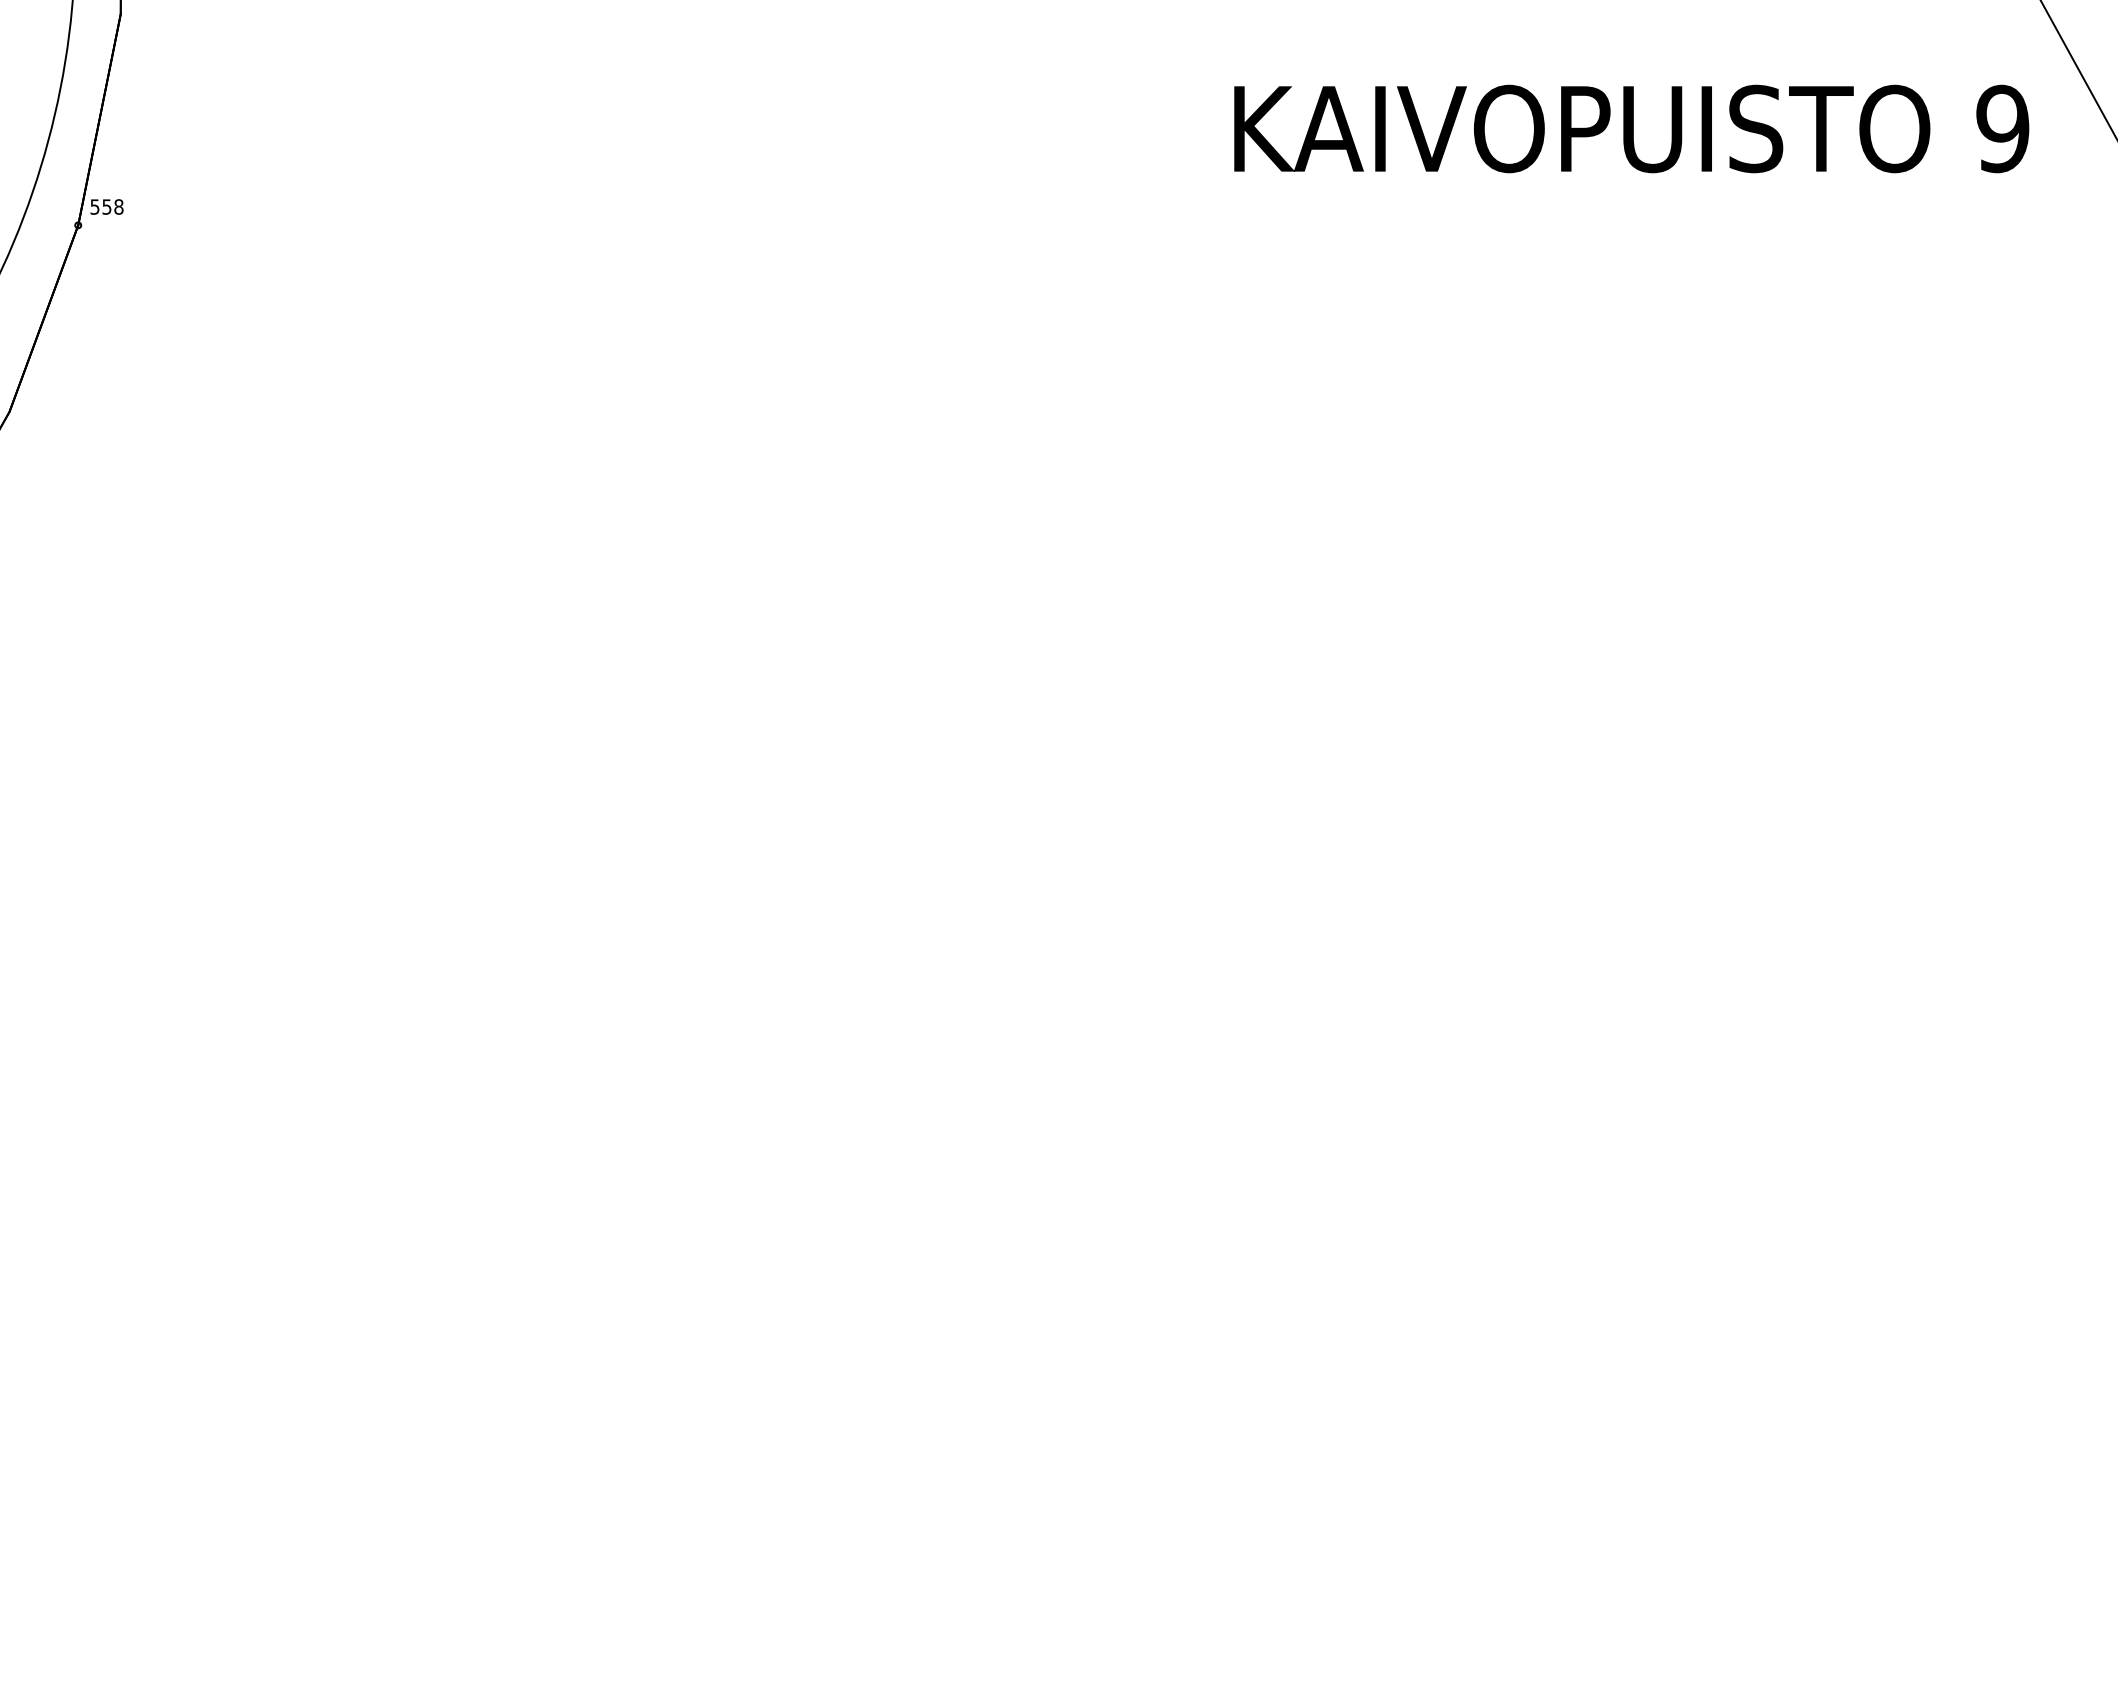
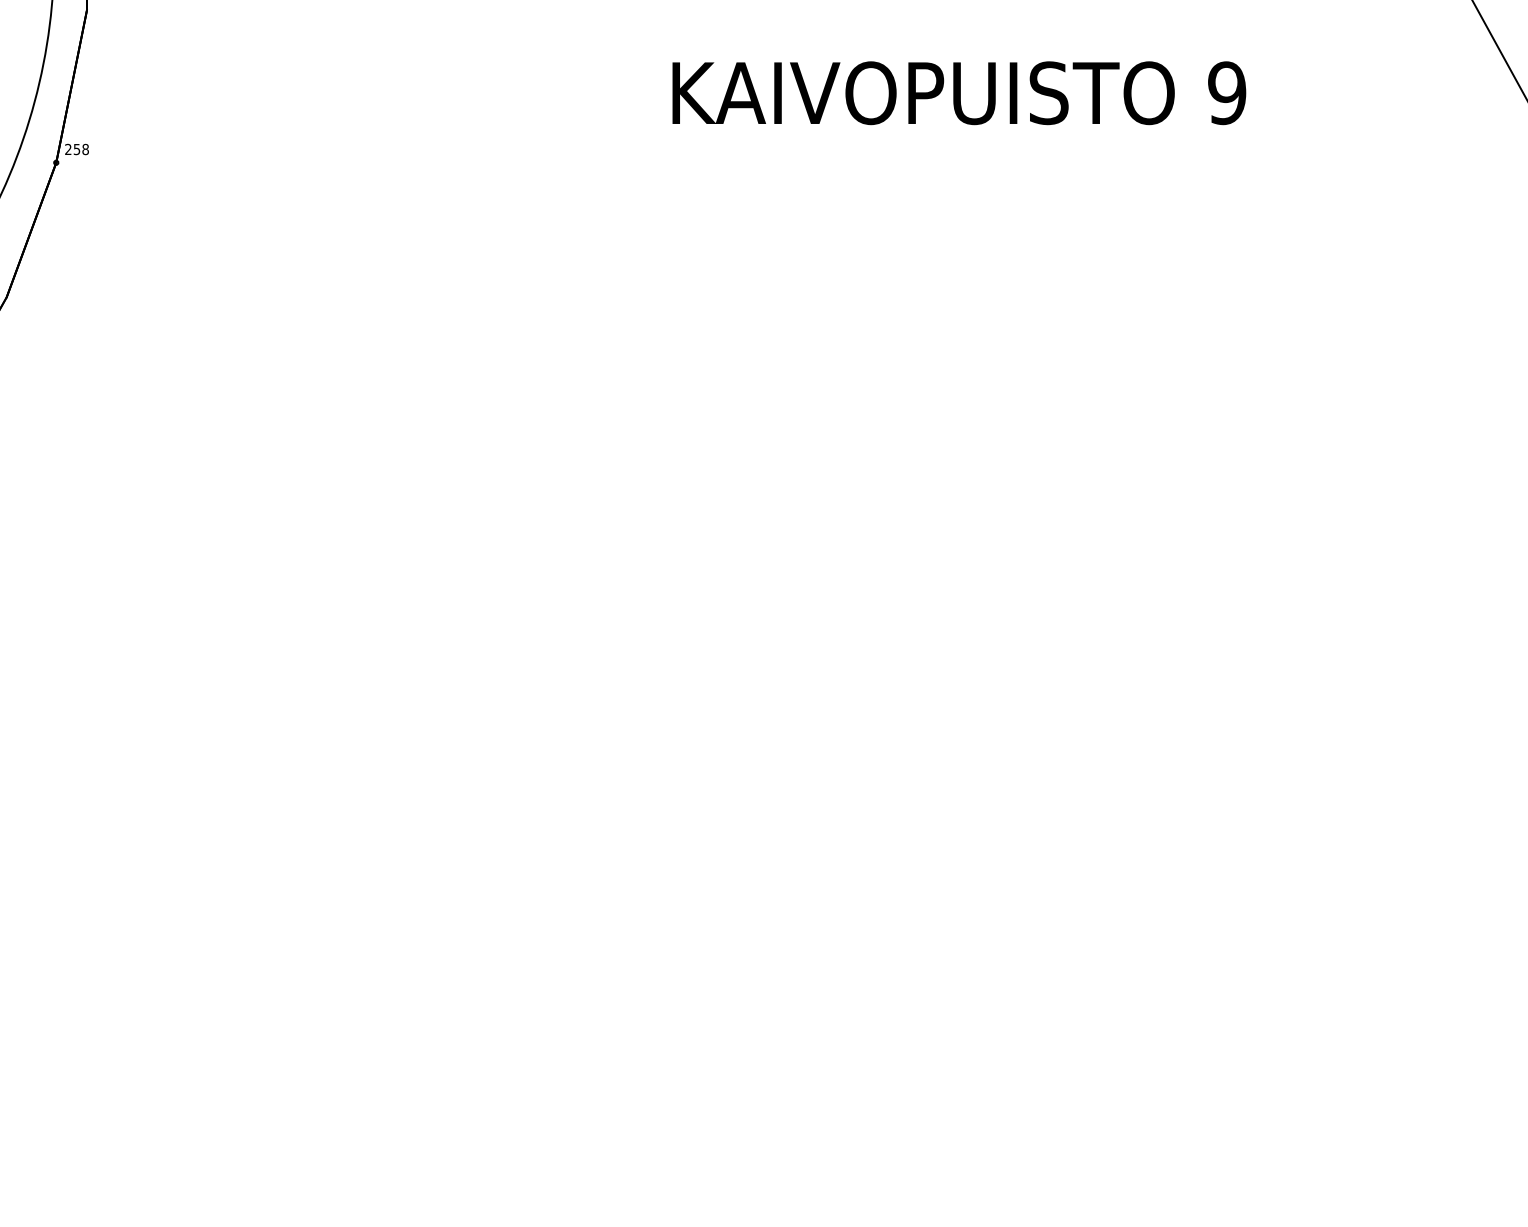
text: (1631, 128) -> (959, 92), moved
text: (94, 206) -> (68, 149), 558 -> 258

